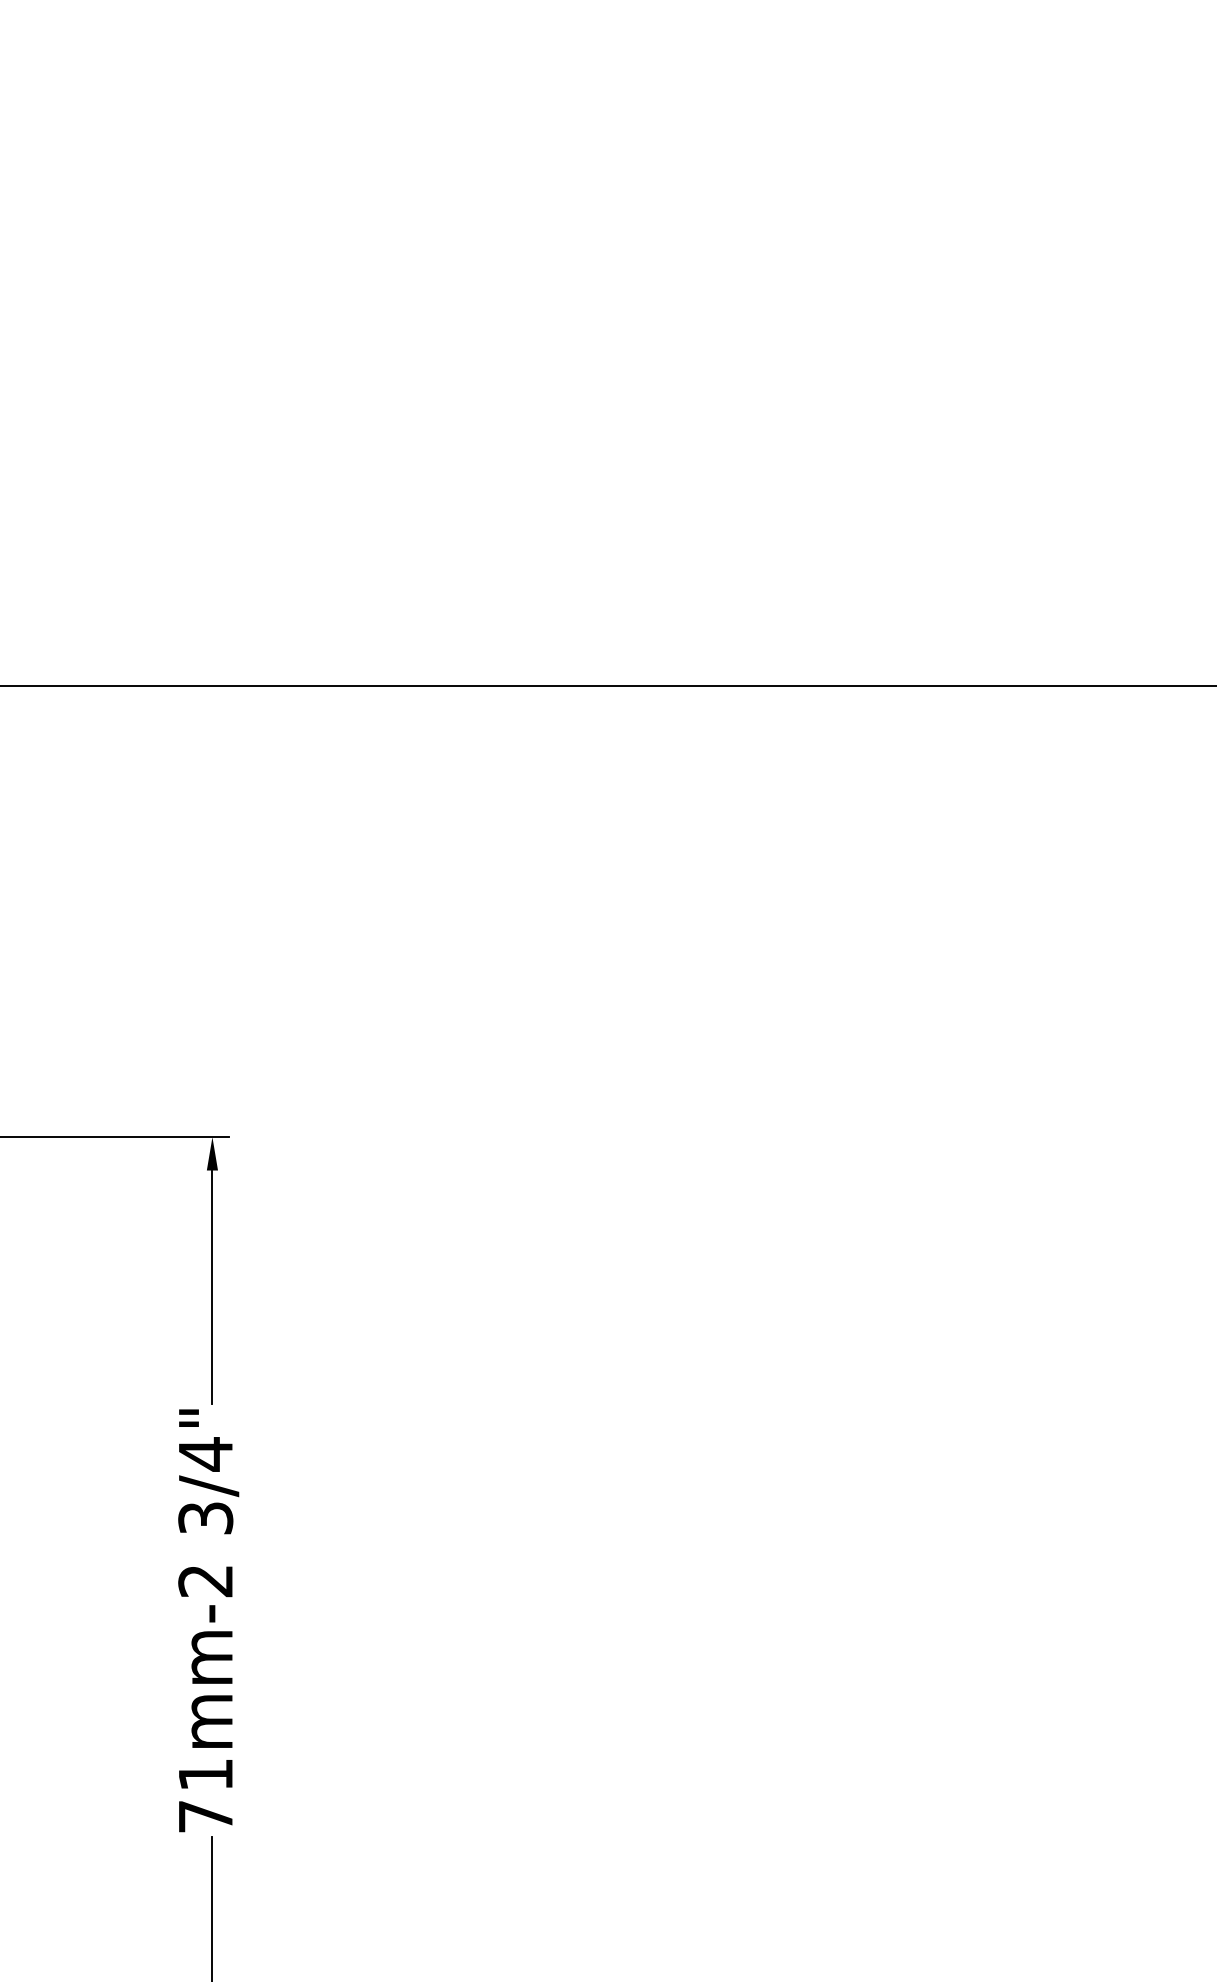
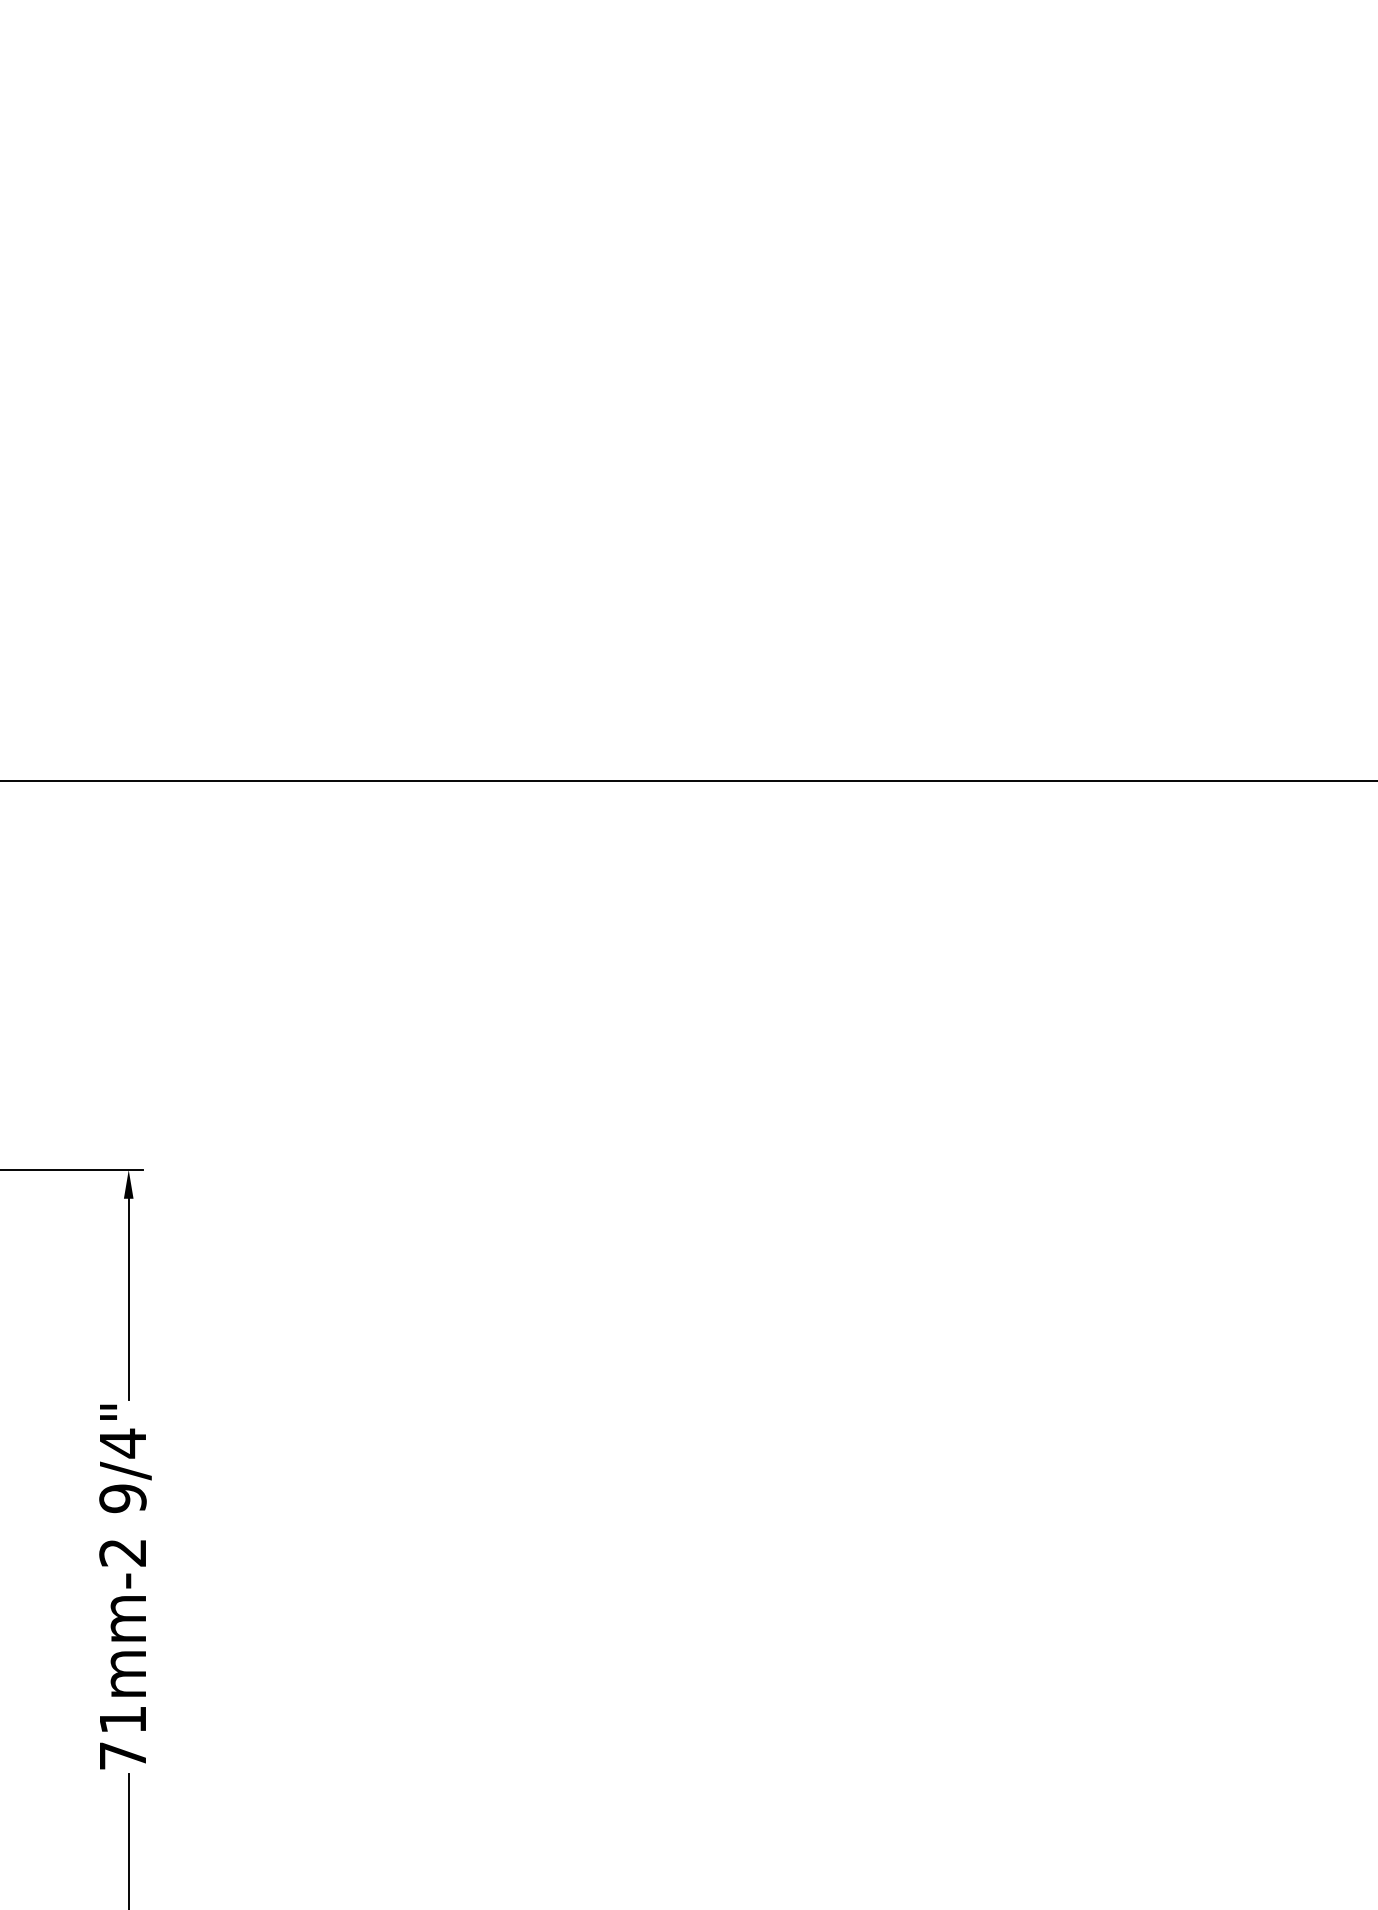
text: (205, 1518) -> (122, 1498), 3/4" -> 9/4"

